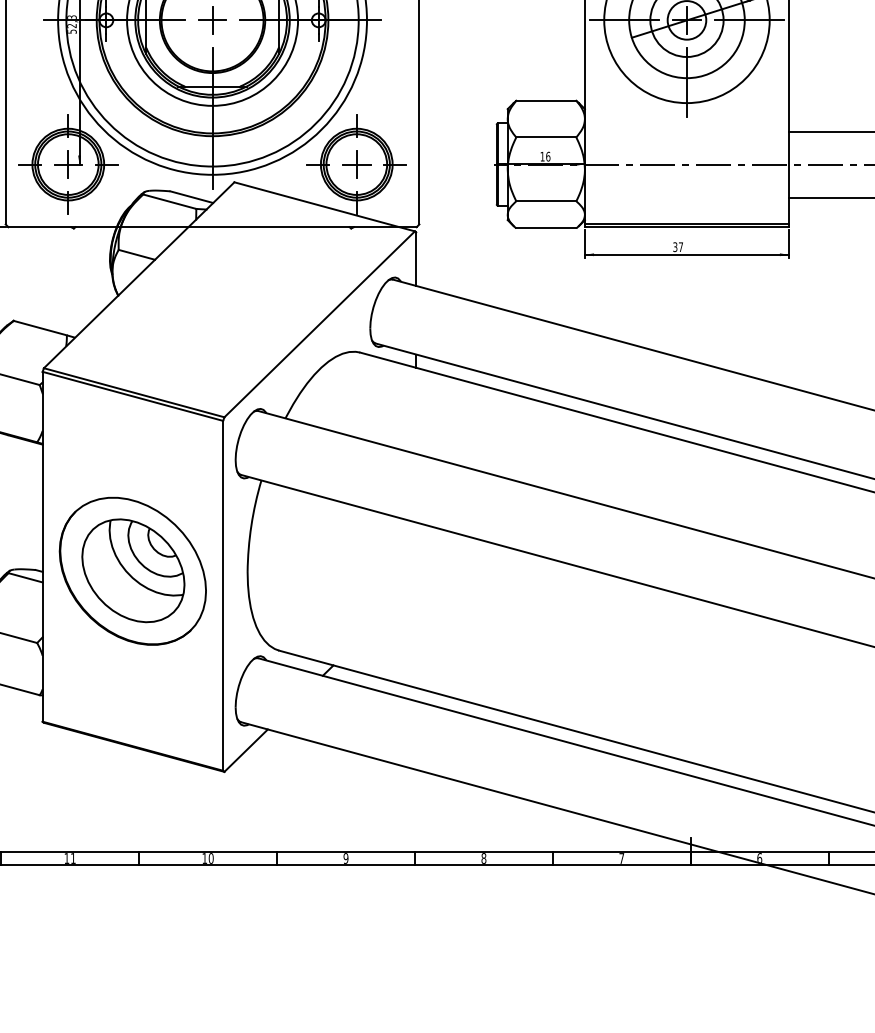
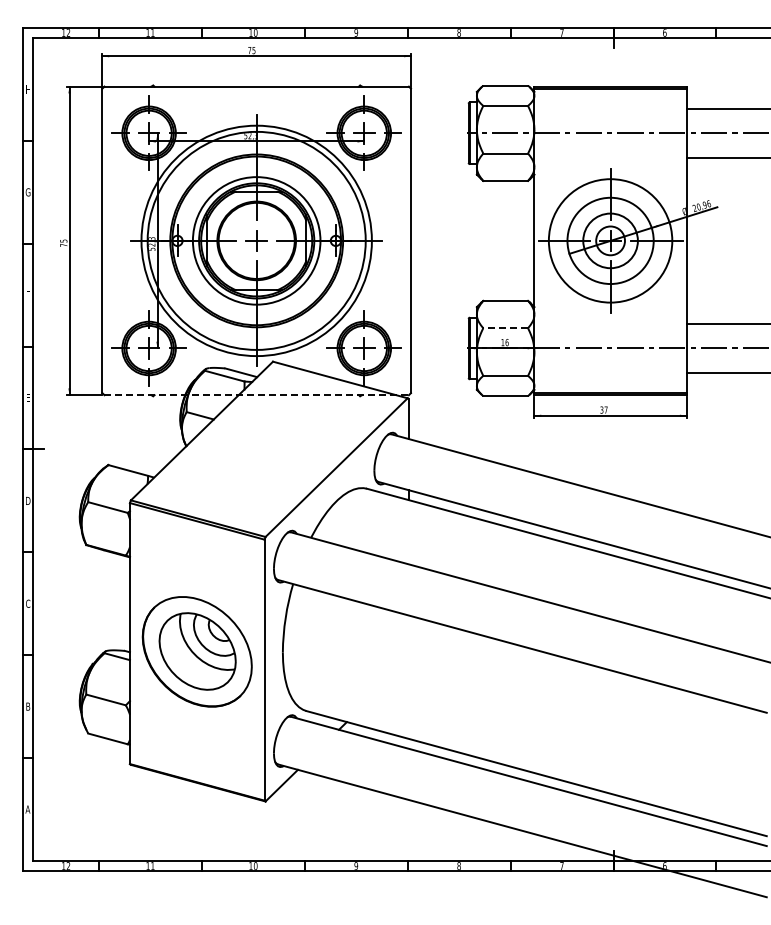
line: (546, 137) -> (505, 328), solid -> dashed
line: (213, 227) -> (257, 395), solid -> dashed

